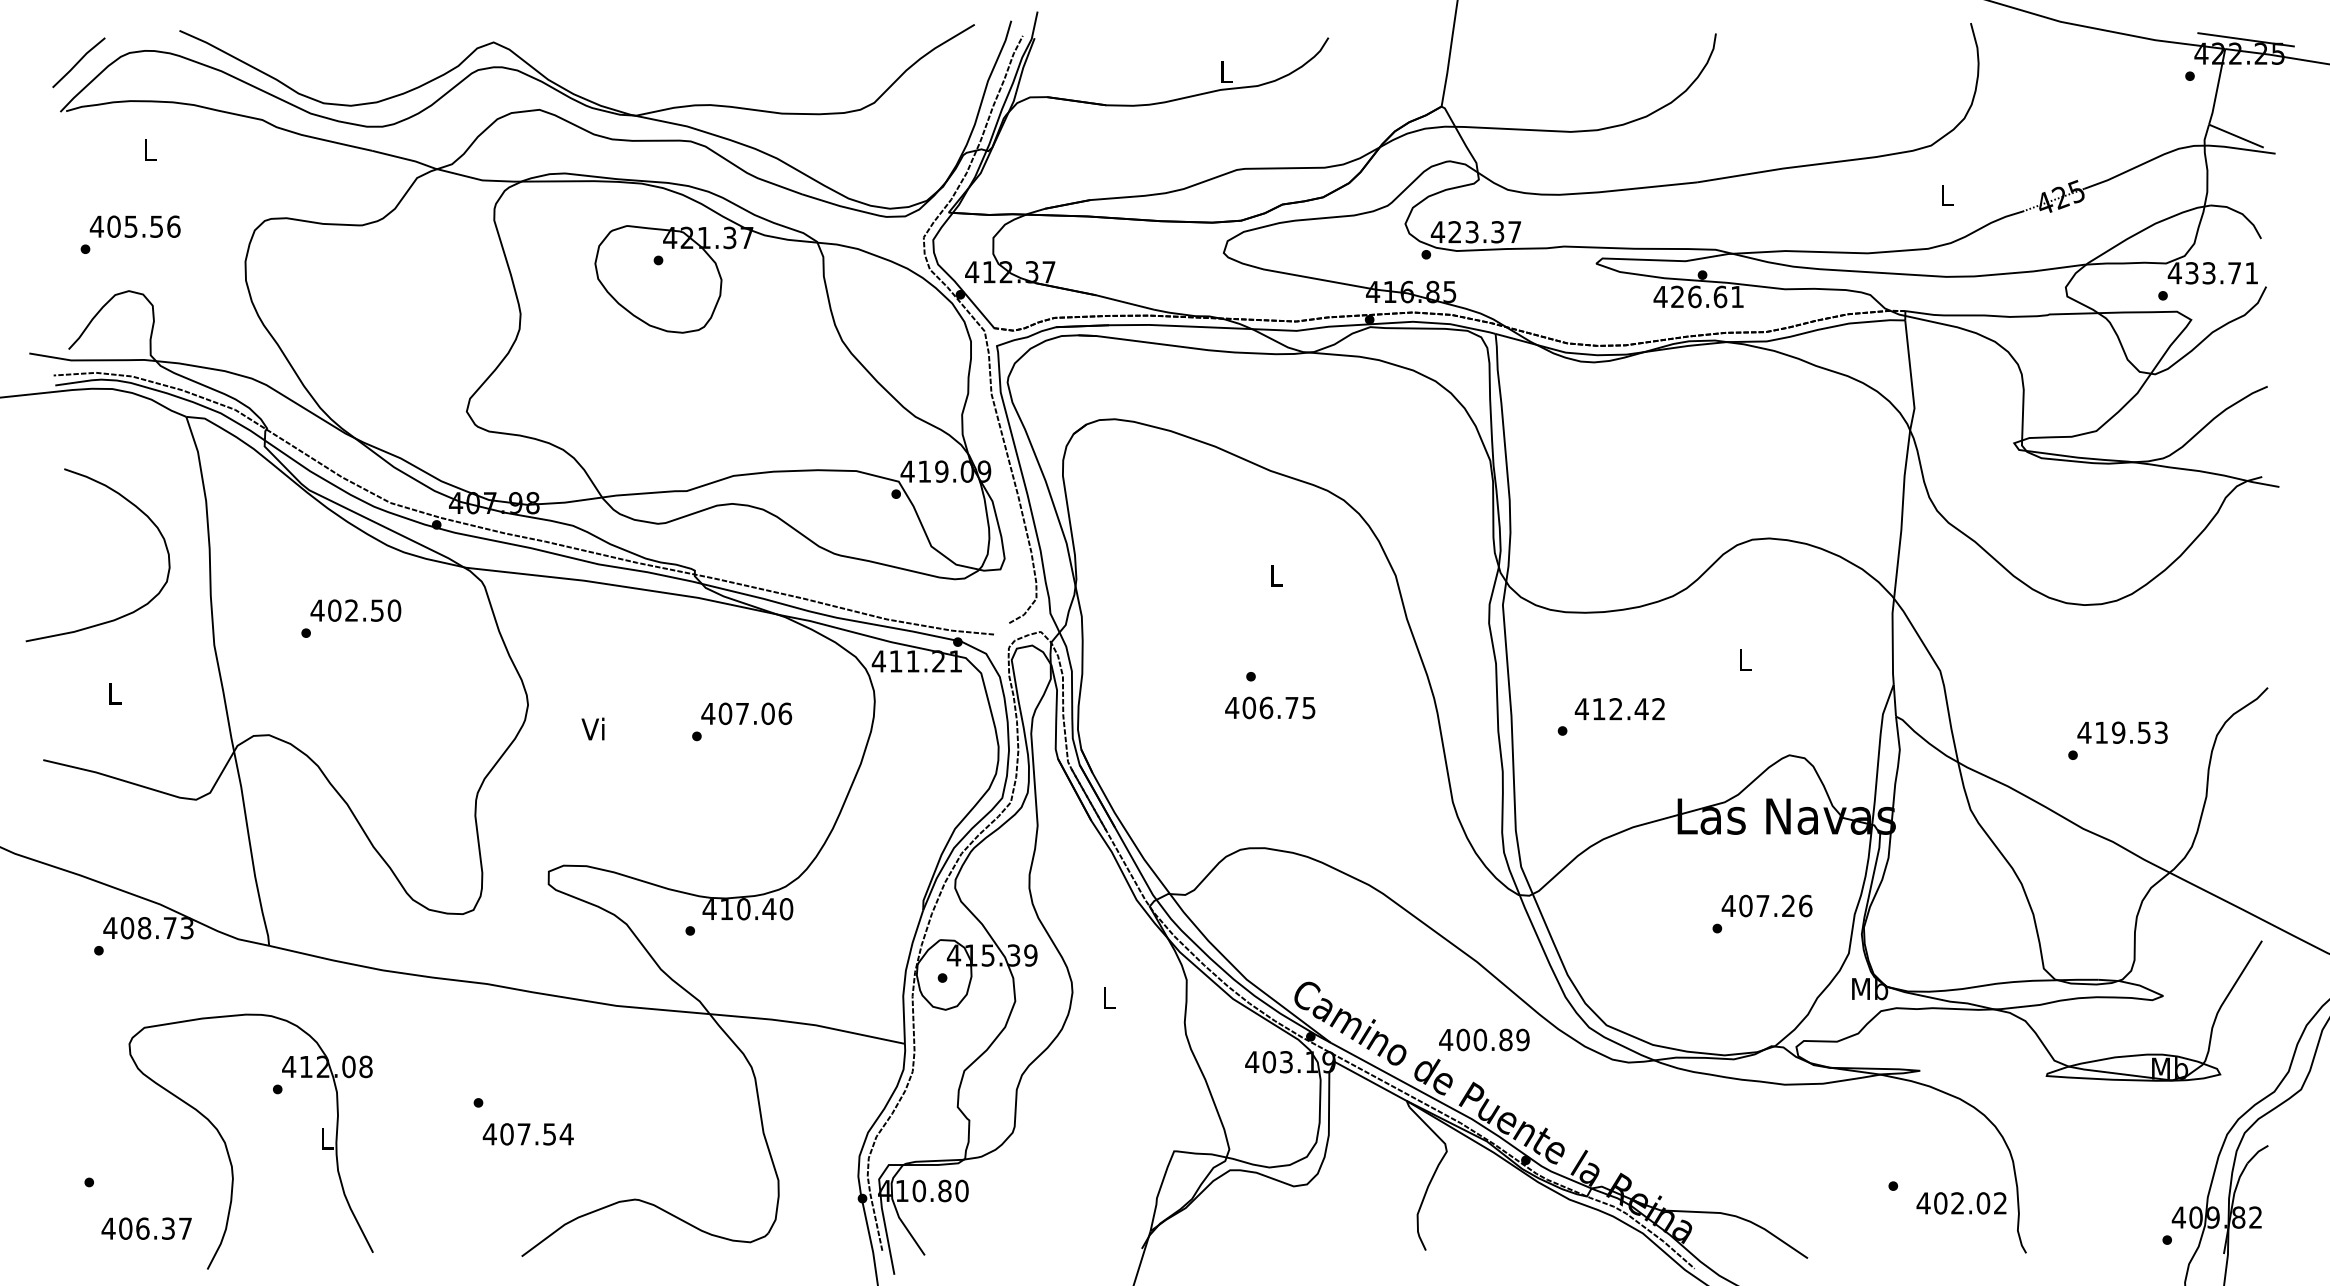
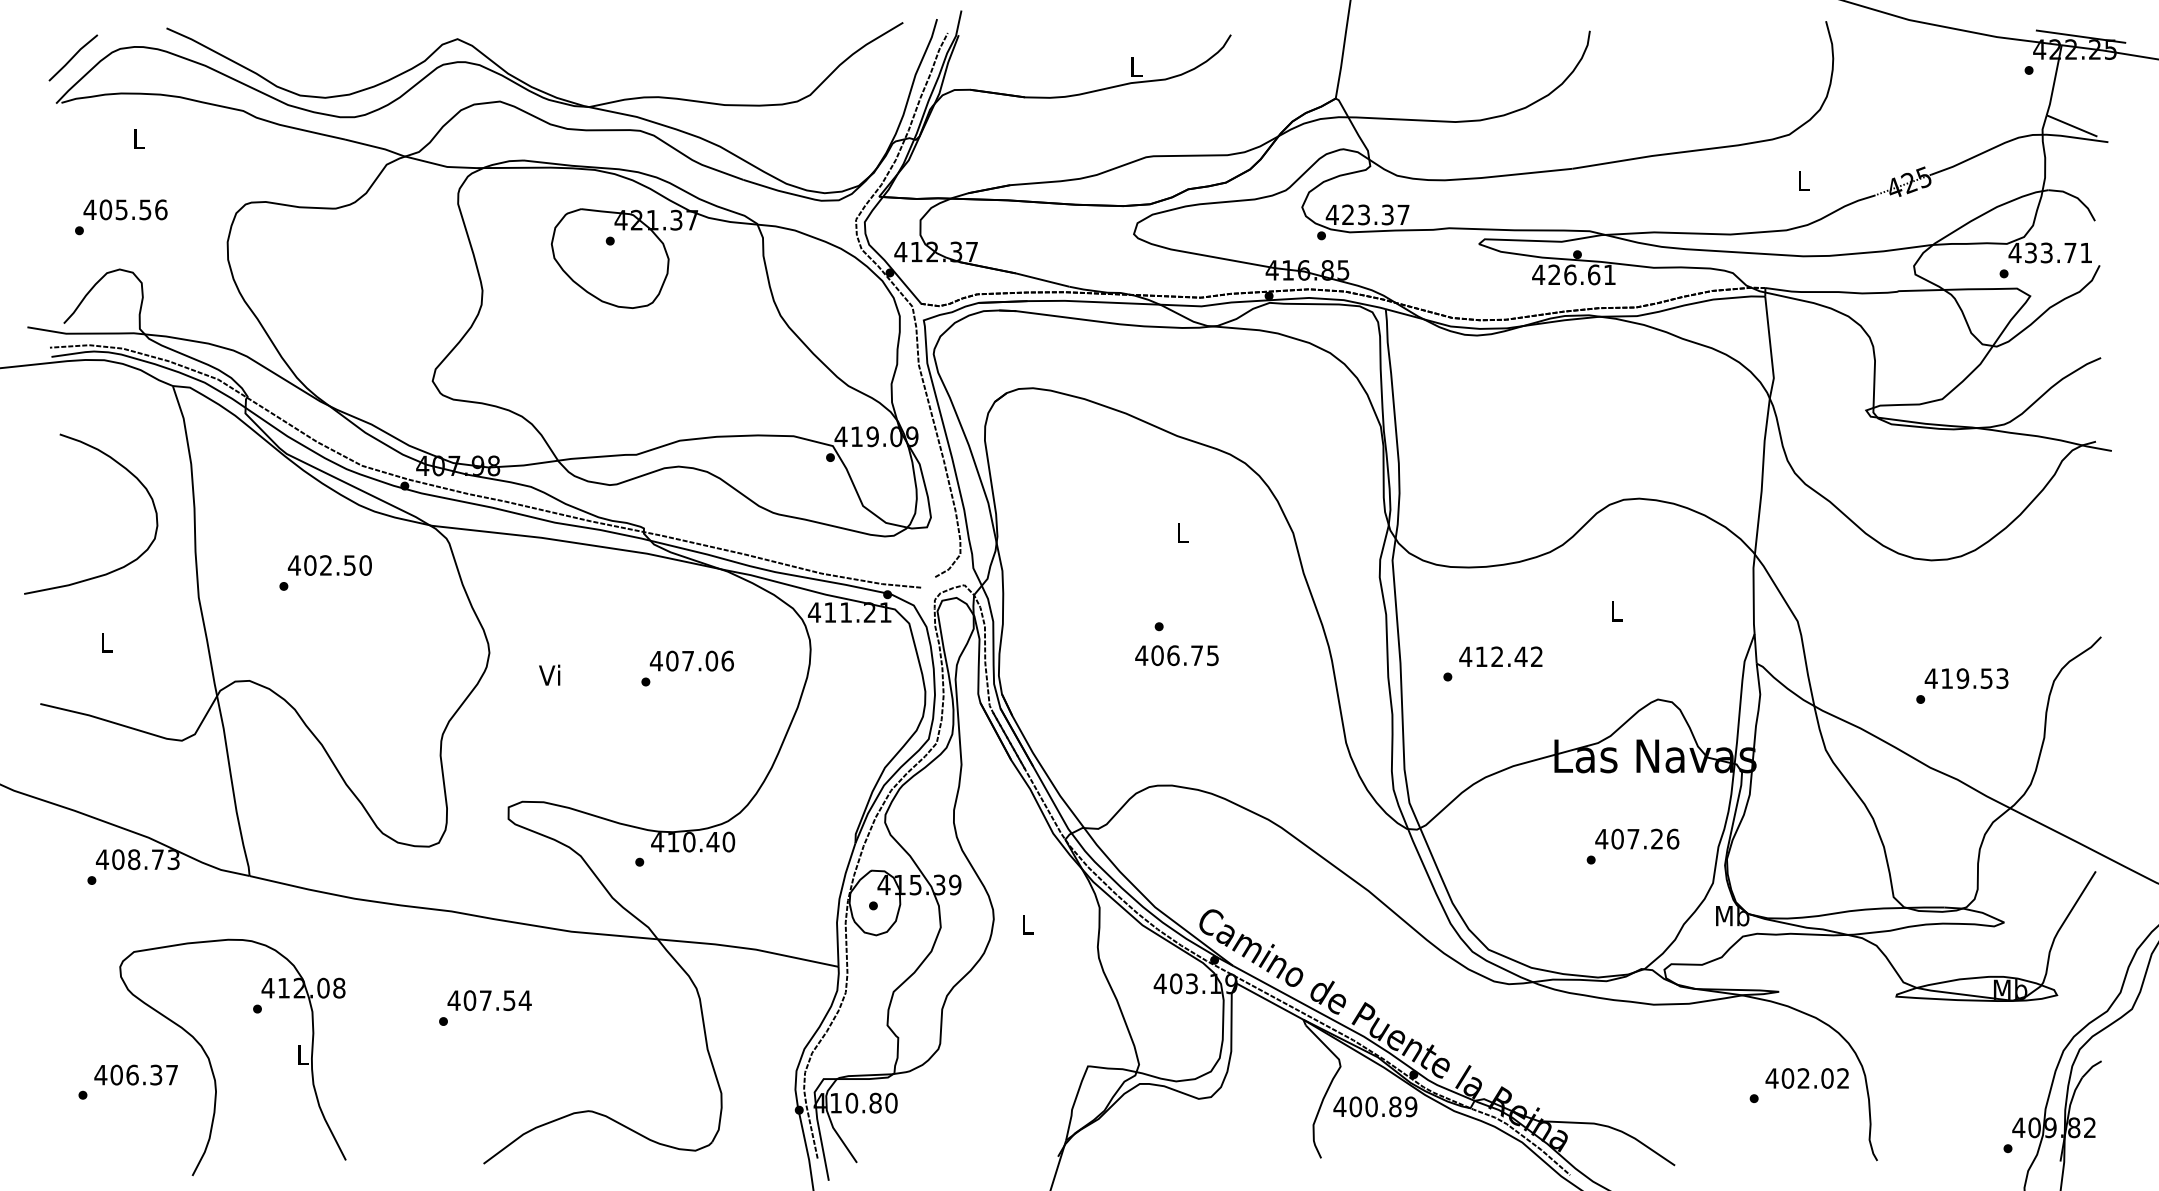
text: (1484, 1039) -> (1375, 1106), moved
text: (527, 1134) -> (488, 1000), moved
text: (1961, 1203) -> (1807, 1078), moved
text: (146, 1228) -> (135, 1074), moved

